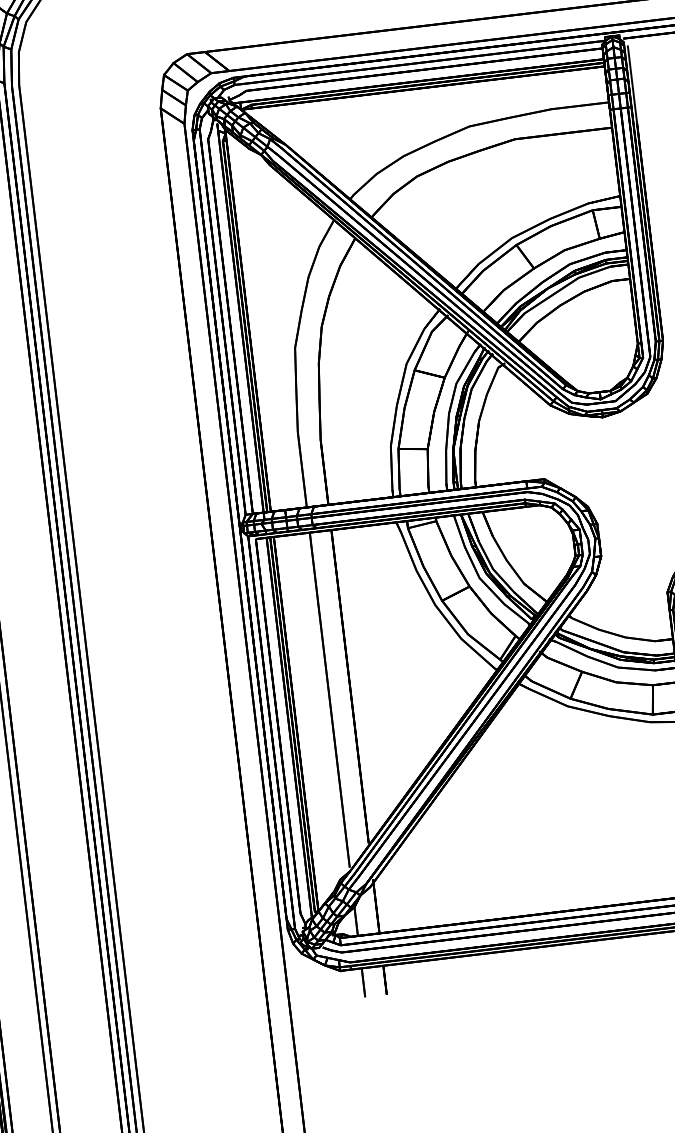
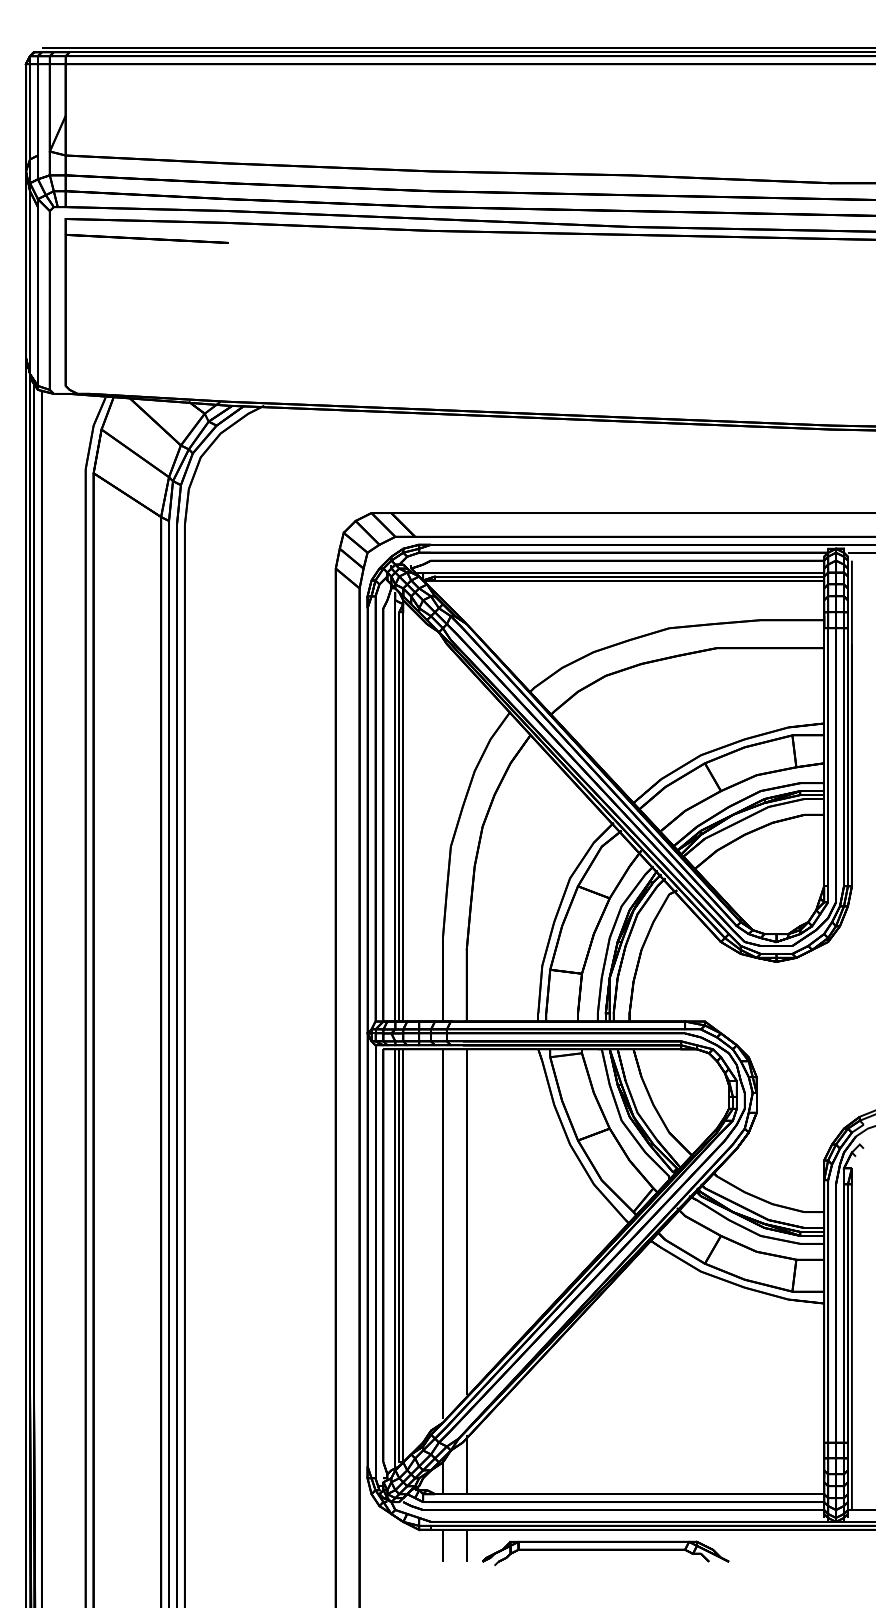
part: (511, 972) -> (605, 1553), added

